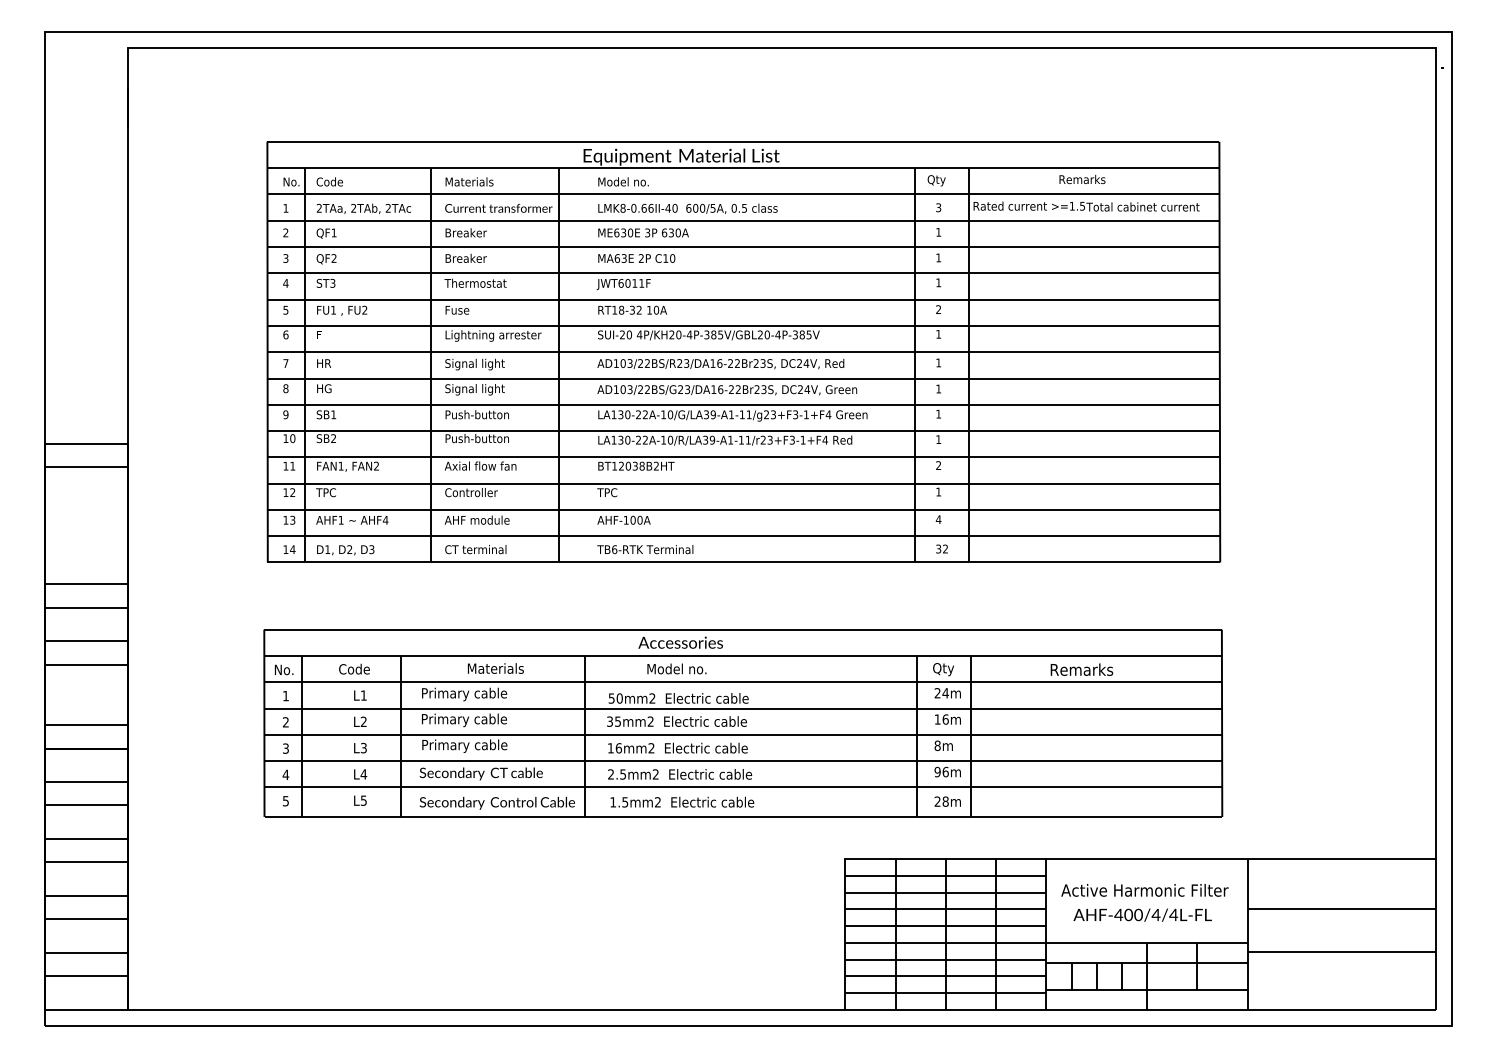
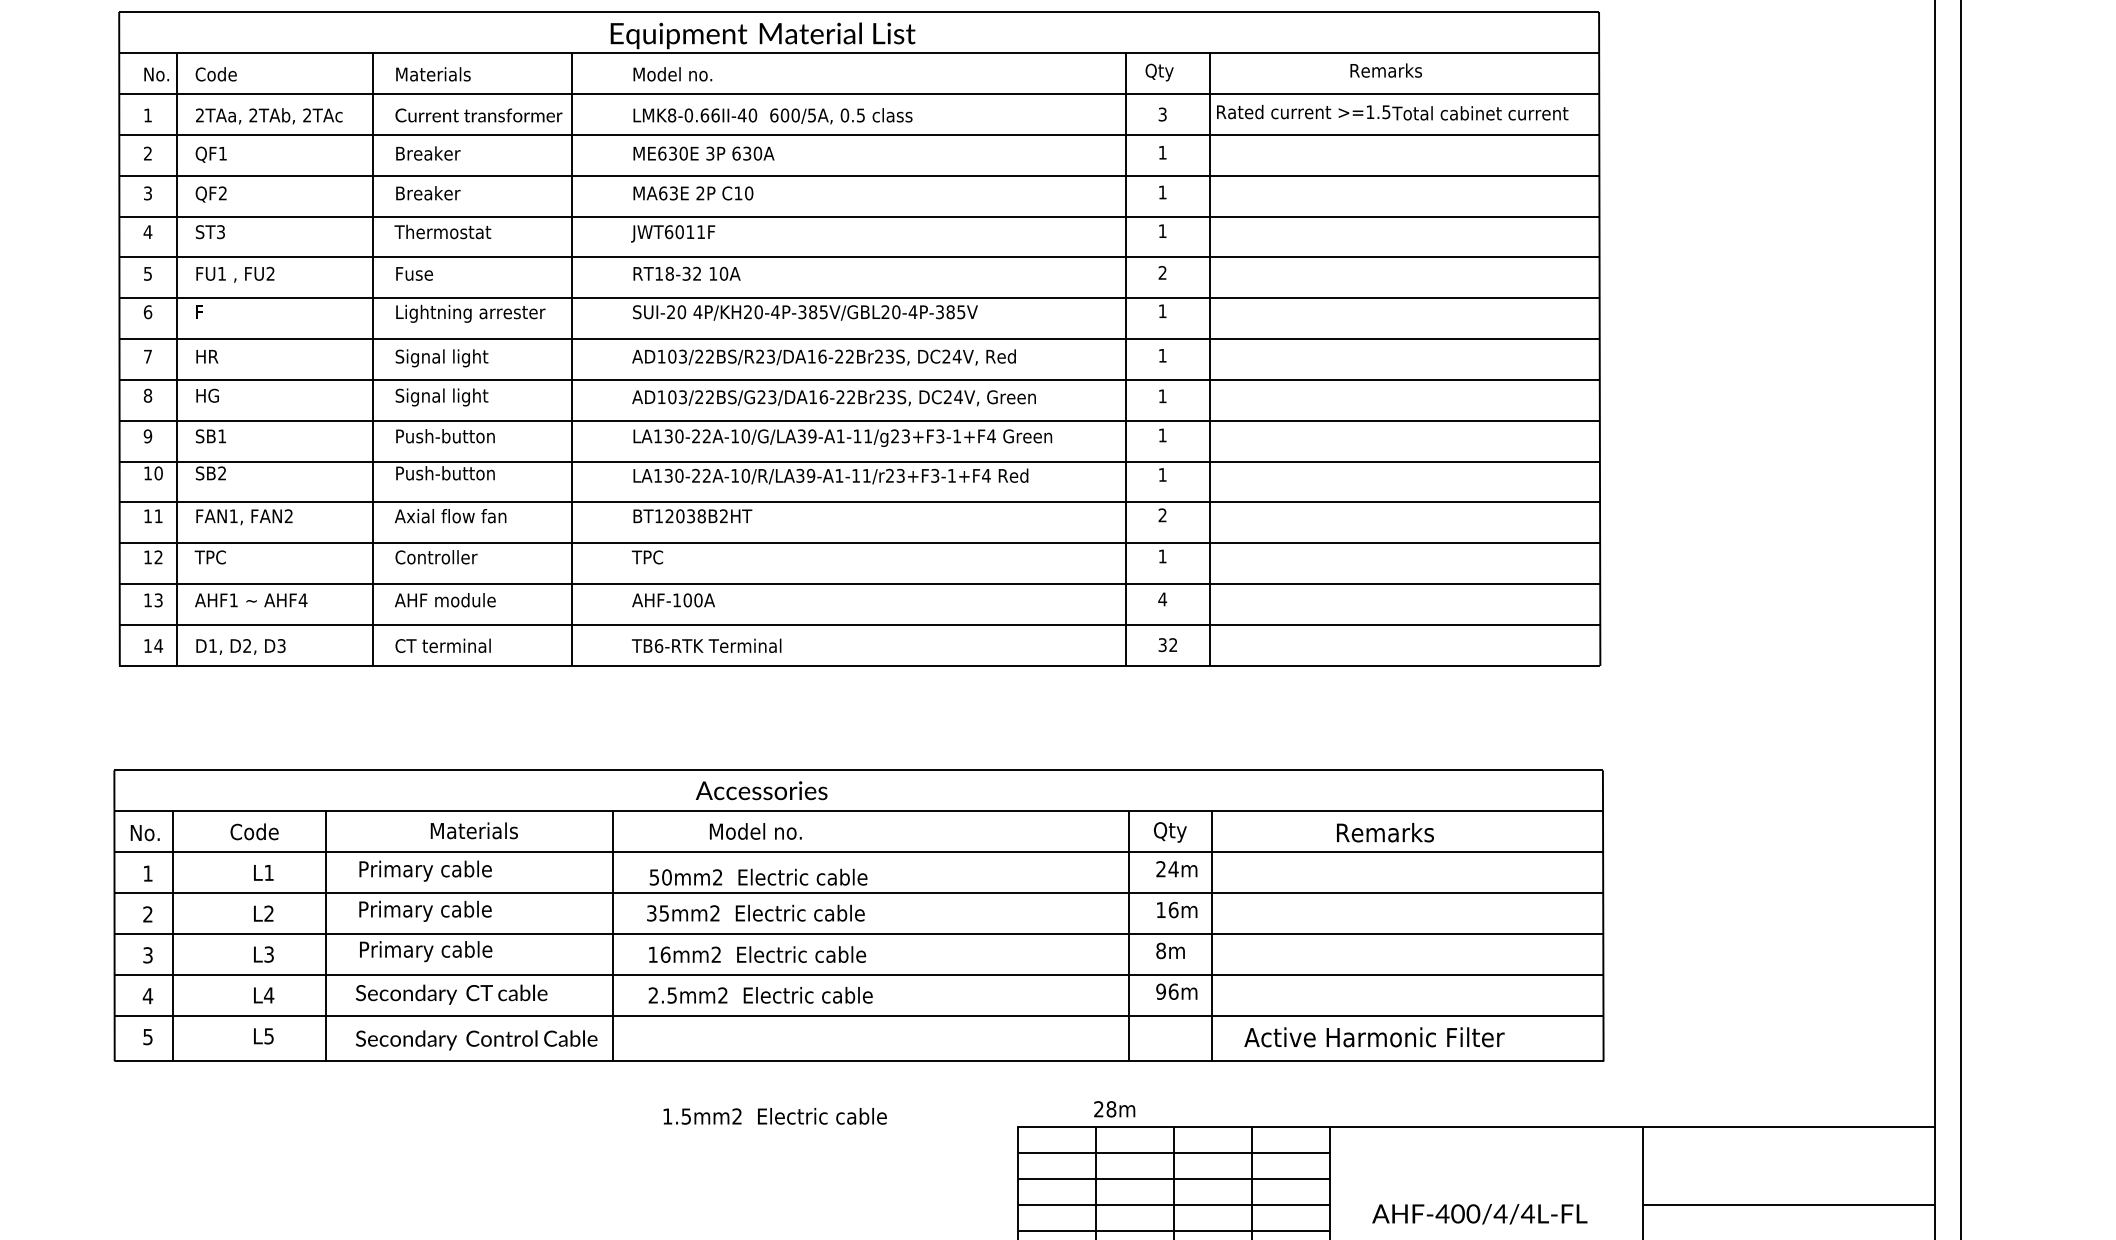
text: (682, 801) -> (775, 1115), moved
text: (947, 801) -> (1114, 1108), moved
text: (1144, 890) -> (1373, 1037), moved

